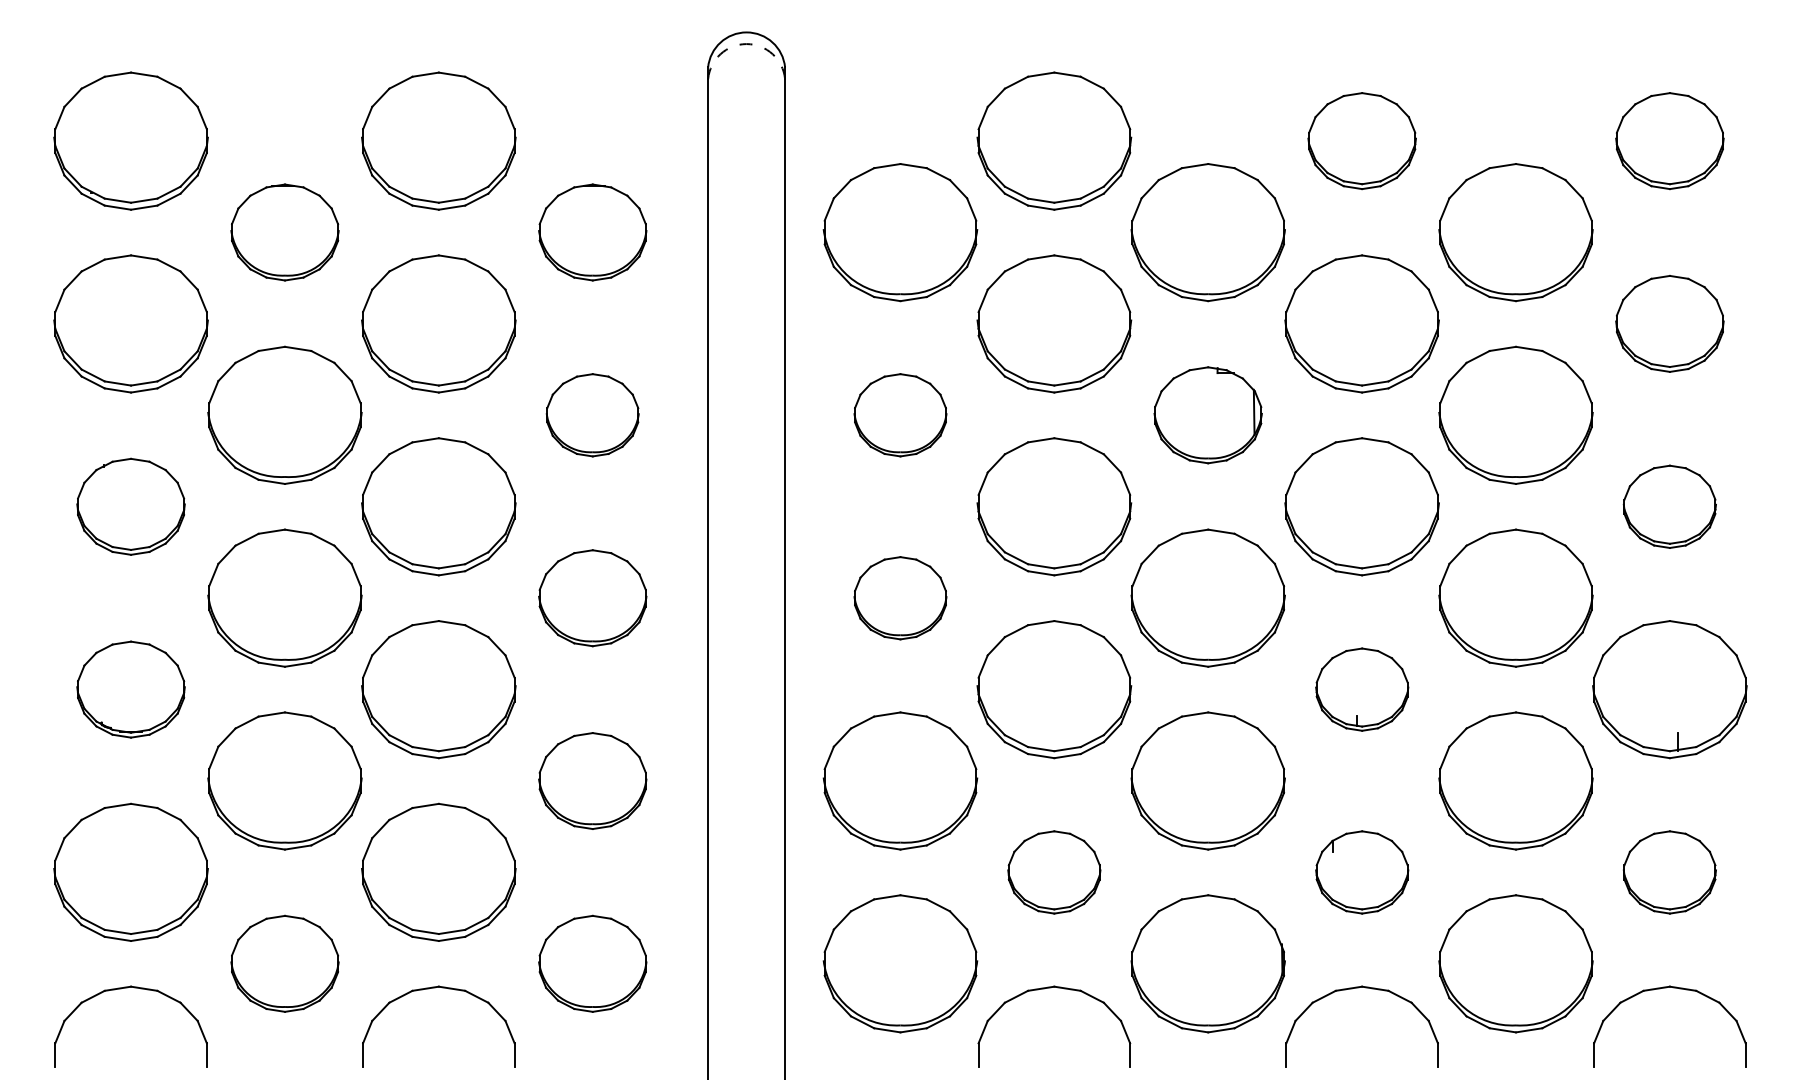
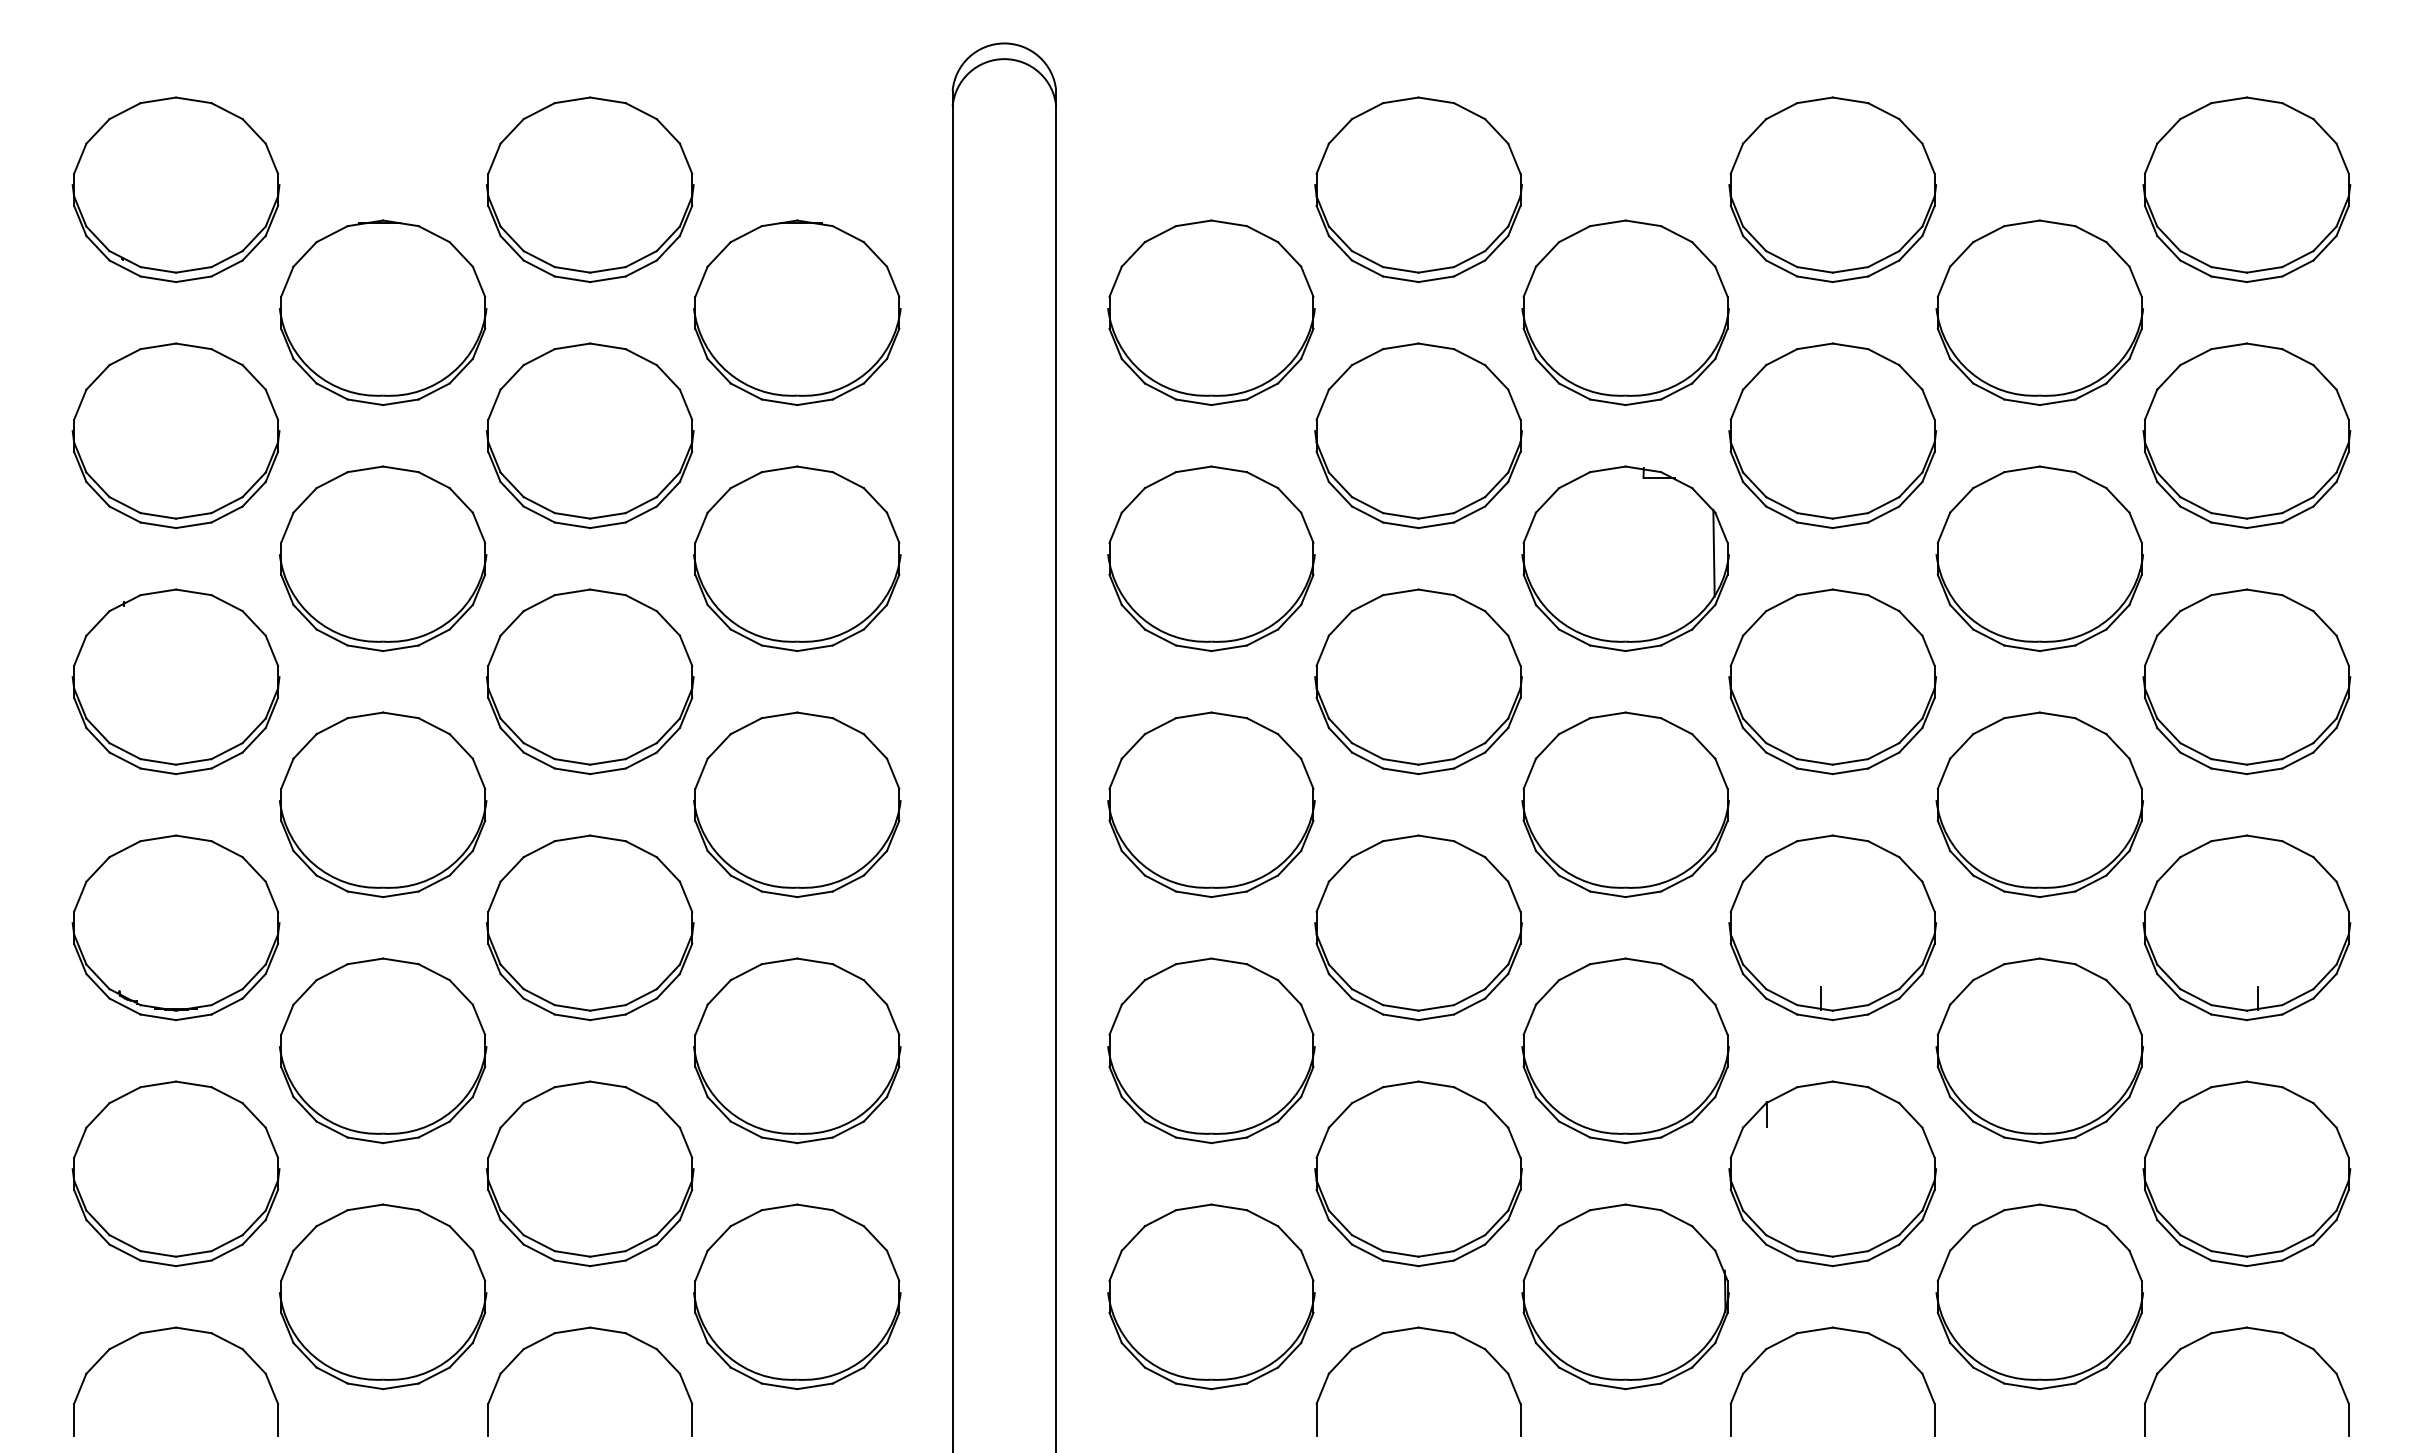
arc: (746, 44) -> (1004, 59), dashed -> solid
part: (1361, 140) -> (1832, 189), size x1.43
part: (1669, 140) -> (2246, 189), size x1.43
part: (285, 232) -> (383, 312), size x1.43
part: (592, 232) -> (797, 312), size x1.43
part: (1669, 323) -> (2246, 435), size x1.43
part: (592, 415) -> (797, 558), size x1.67
part: (900, 415) -> (1211, 558), size x1.67
part: (1208, 415) -> (1625, 558), size x1.43
part: (130, 506) -> (175, 681), size x1.43
part: (1669, 506) -> (2246, 681), size x1.67
part: (592, 597) -> (797, 804), size x1.43
part: (900, 597) -> (1211, 804), size x1.67
part: (130, 689) -> (175, 927), size x1.43
part: (1361, 689) -> (1832, 927), size x1.67
part: (592, 780) -> (797, 1050), size x1.43
part: (1054, 872) -> (1418, 1173), size x1.67
part: (1361, 872) -> (1832, 1173), size x1.67
part: (1669, 872) -> (2246, 1173), size x1.67
part: (285, 963) -> (383, 1296), size x1.43
part: (592, 963) -> (797, 1296), size x1.43

